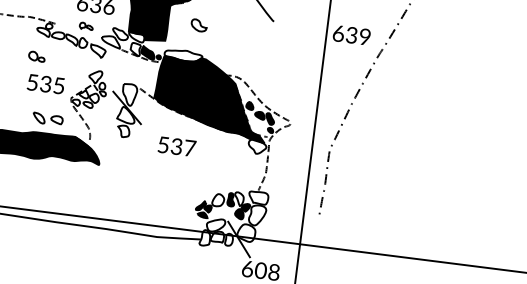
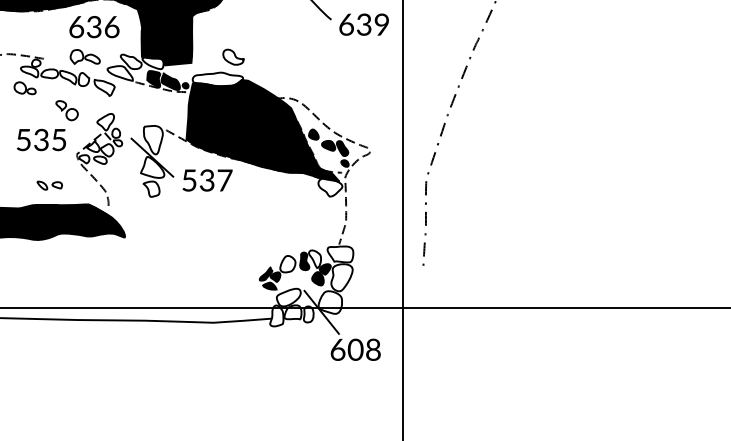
part: (85, 25) -> (84, 56), size x1.67
curve: (199, 25) -> (234, 56), moved
text: (351, 35) -> (363, 24), moved
fill: (135, 49) -> (153, 79), added
part: (36, 56) -> (24, 88), moved
part: (67, 64) -> (66, 110), added
part: (47, 118) -> (49, 185), size x0.62
text: (176, 146) -> (207, 180), moved

